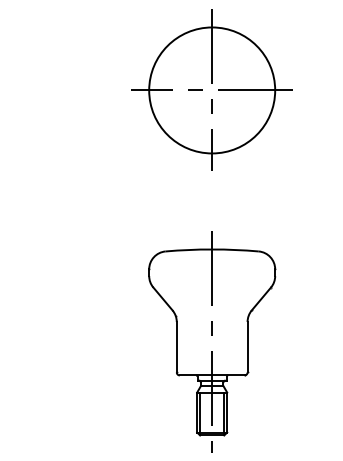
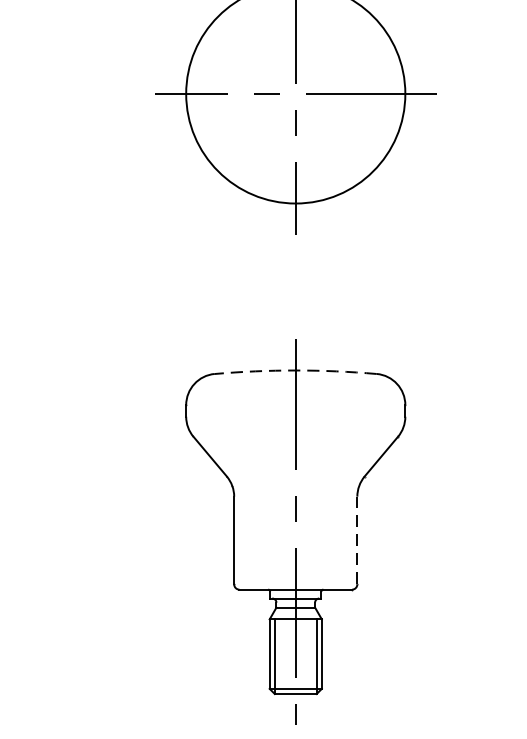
arc: (212, 249) -> (296, 370), solid -> dashed
line: (247, 346) -> (357, 539), solid -> dashed

